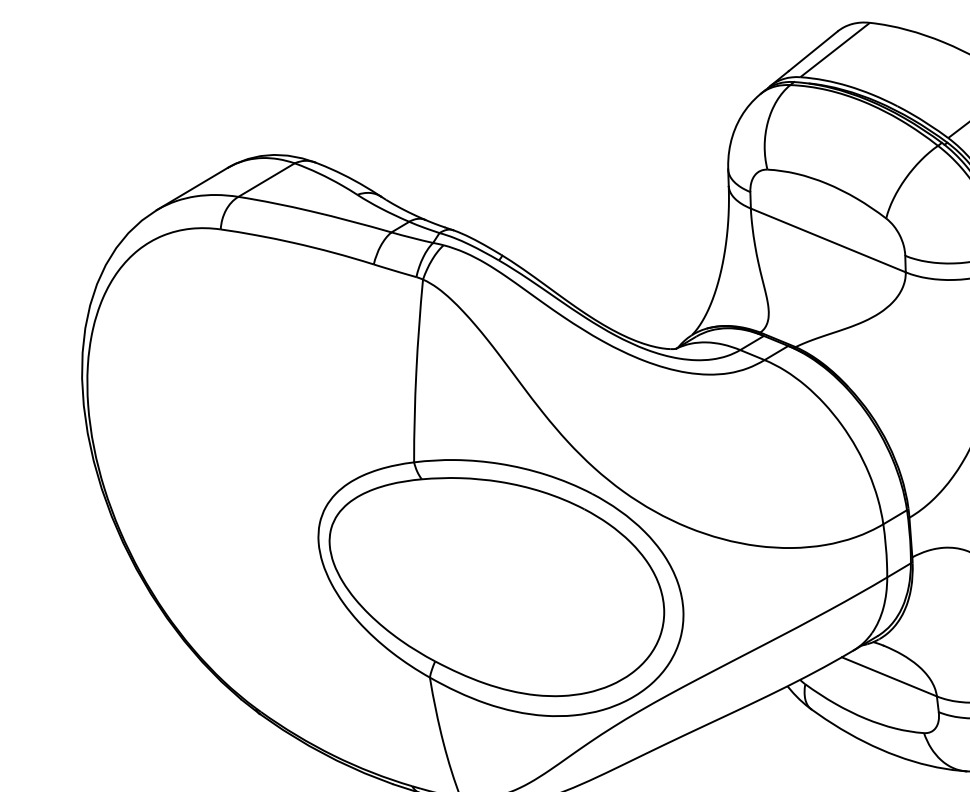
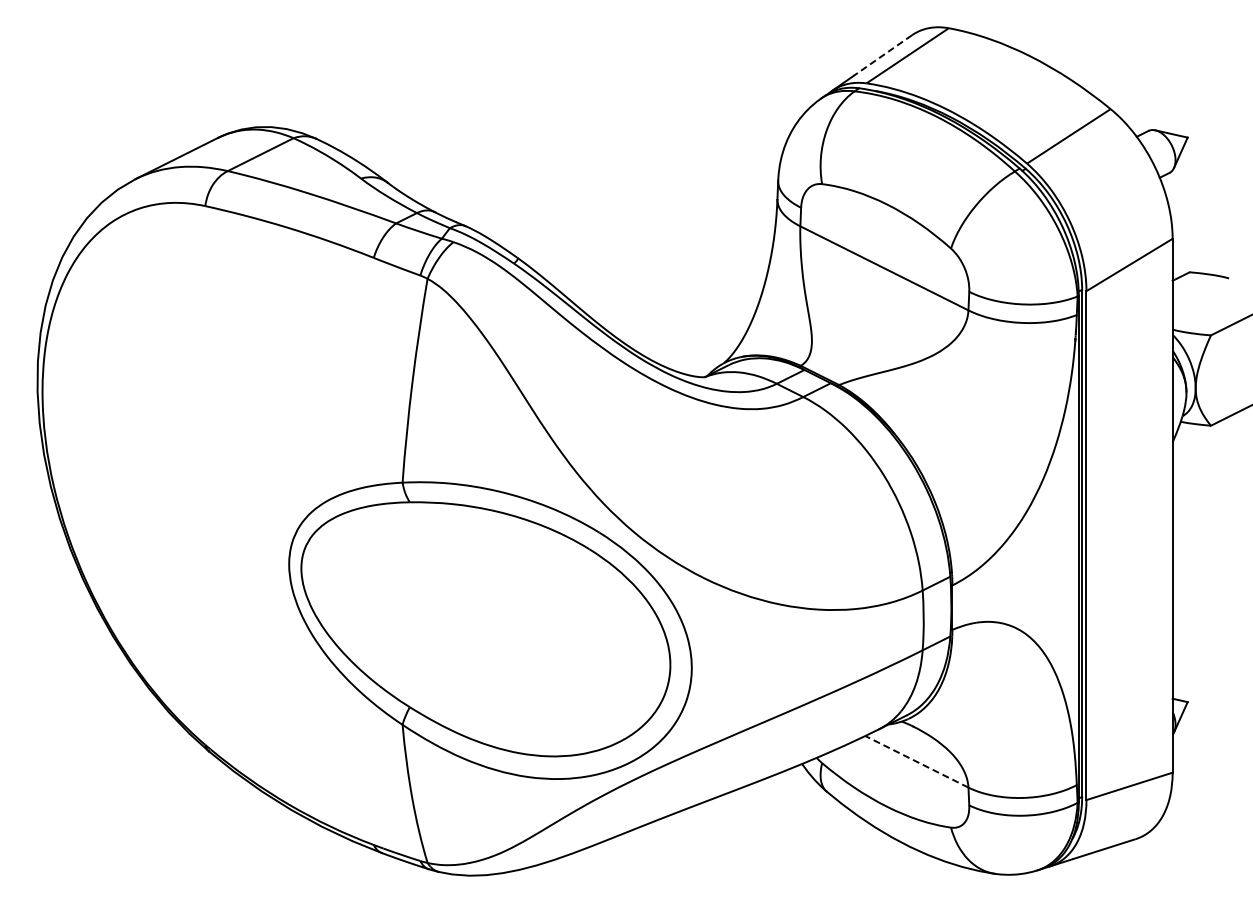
line: (812, 51) -> (882, 55), solid -> dashed
line: (889, 676) -> (916, 761), solid -> dashed

